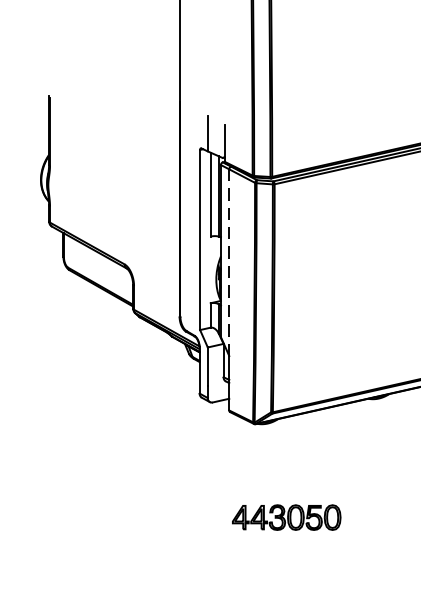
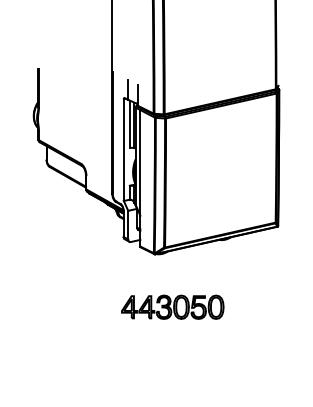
line: (229, 262) -> (140, 162), dashed -> solid
part: (286, 516) -> (172, 306), size x1.67

